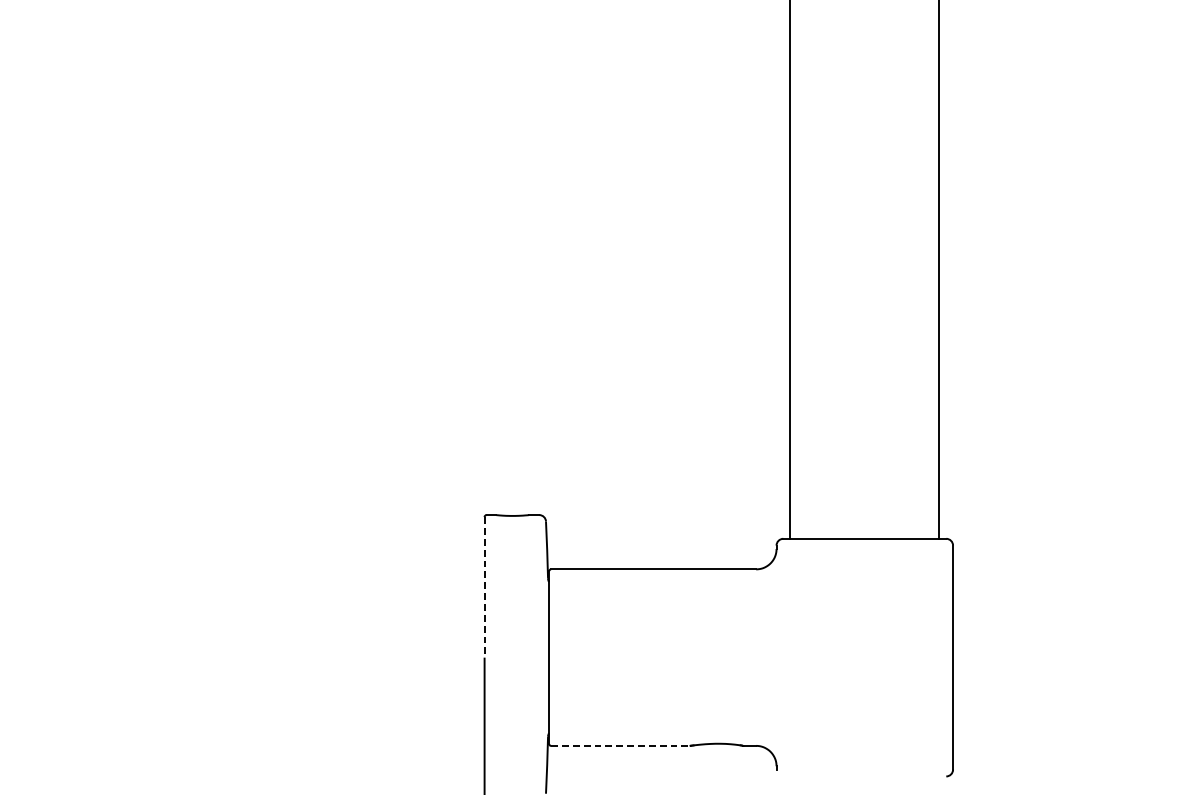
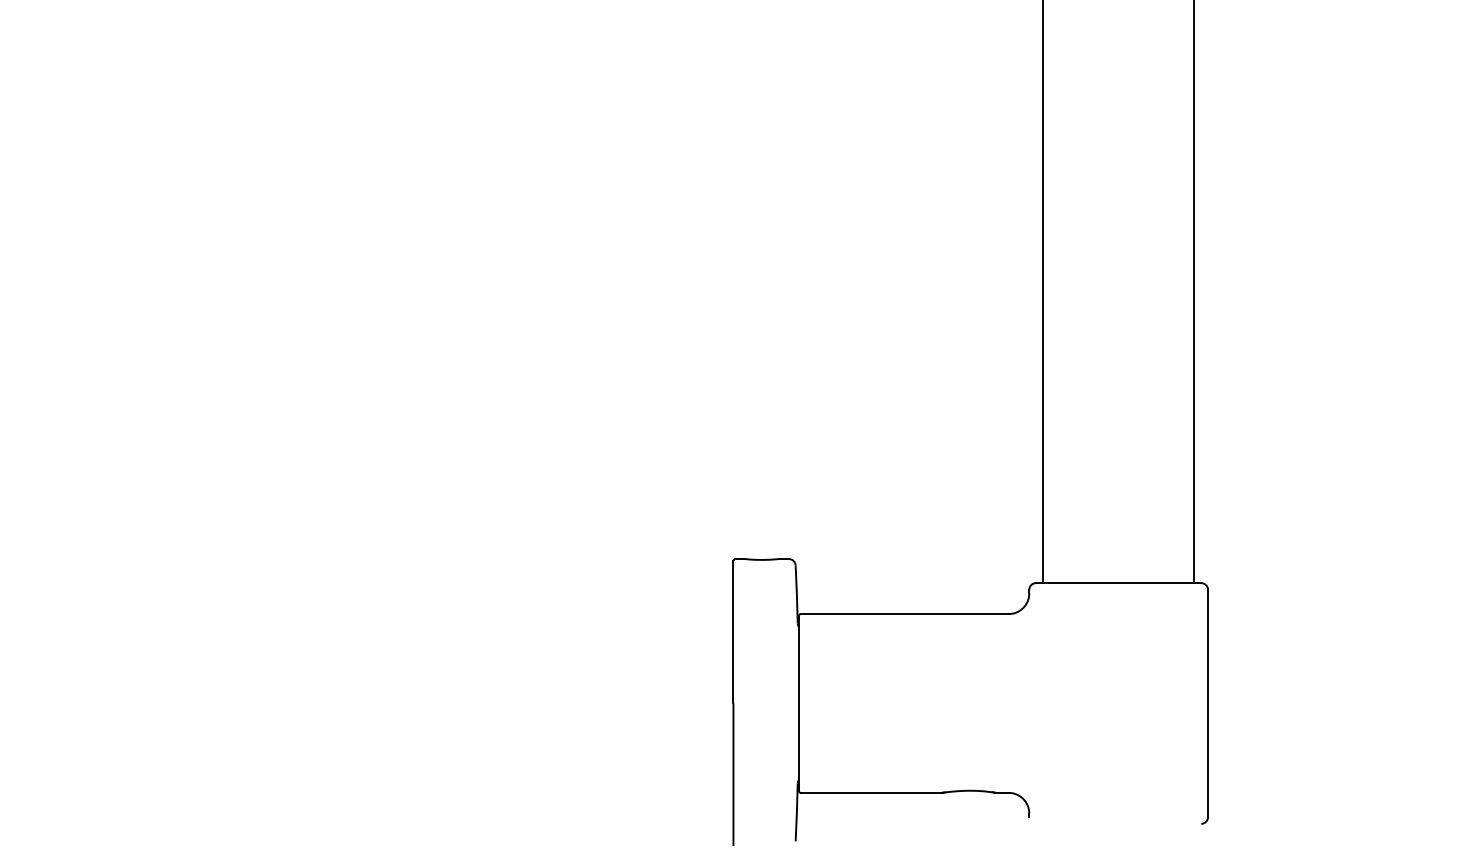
line: (484, 587) -> (733, 632), dashed -> solid
line: (620, 745) -> (871, 792), dashed -> solid

